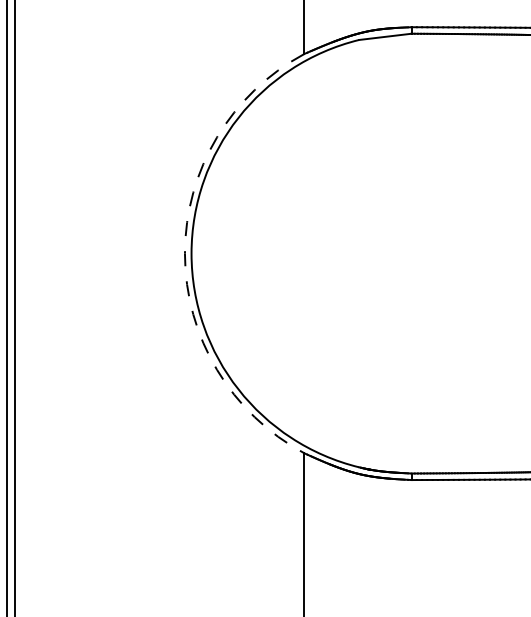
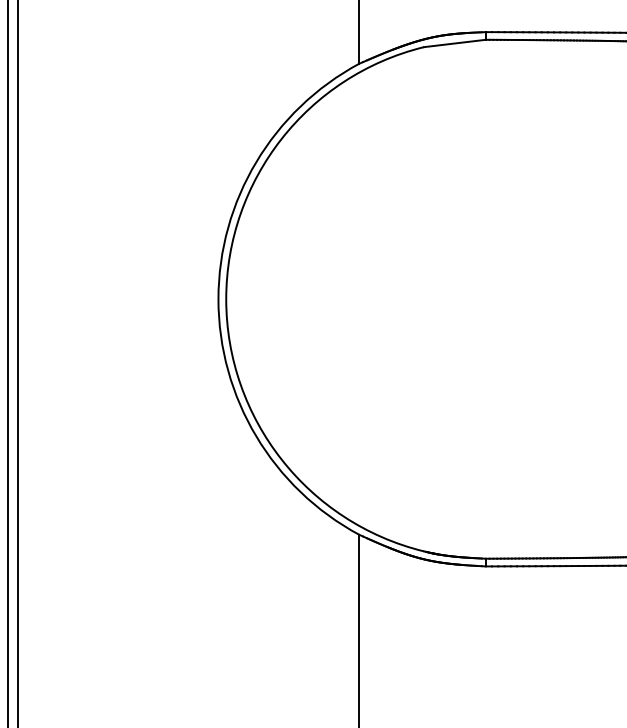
arc: (184, 253) -> (218, 299), dashed -> solid

